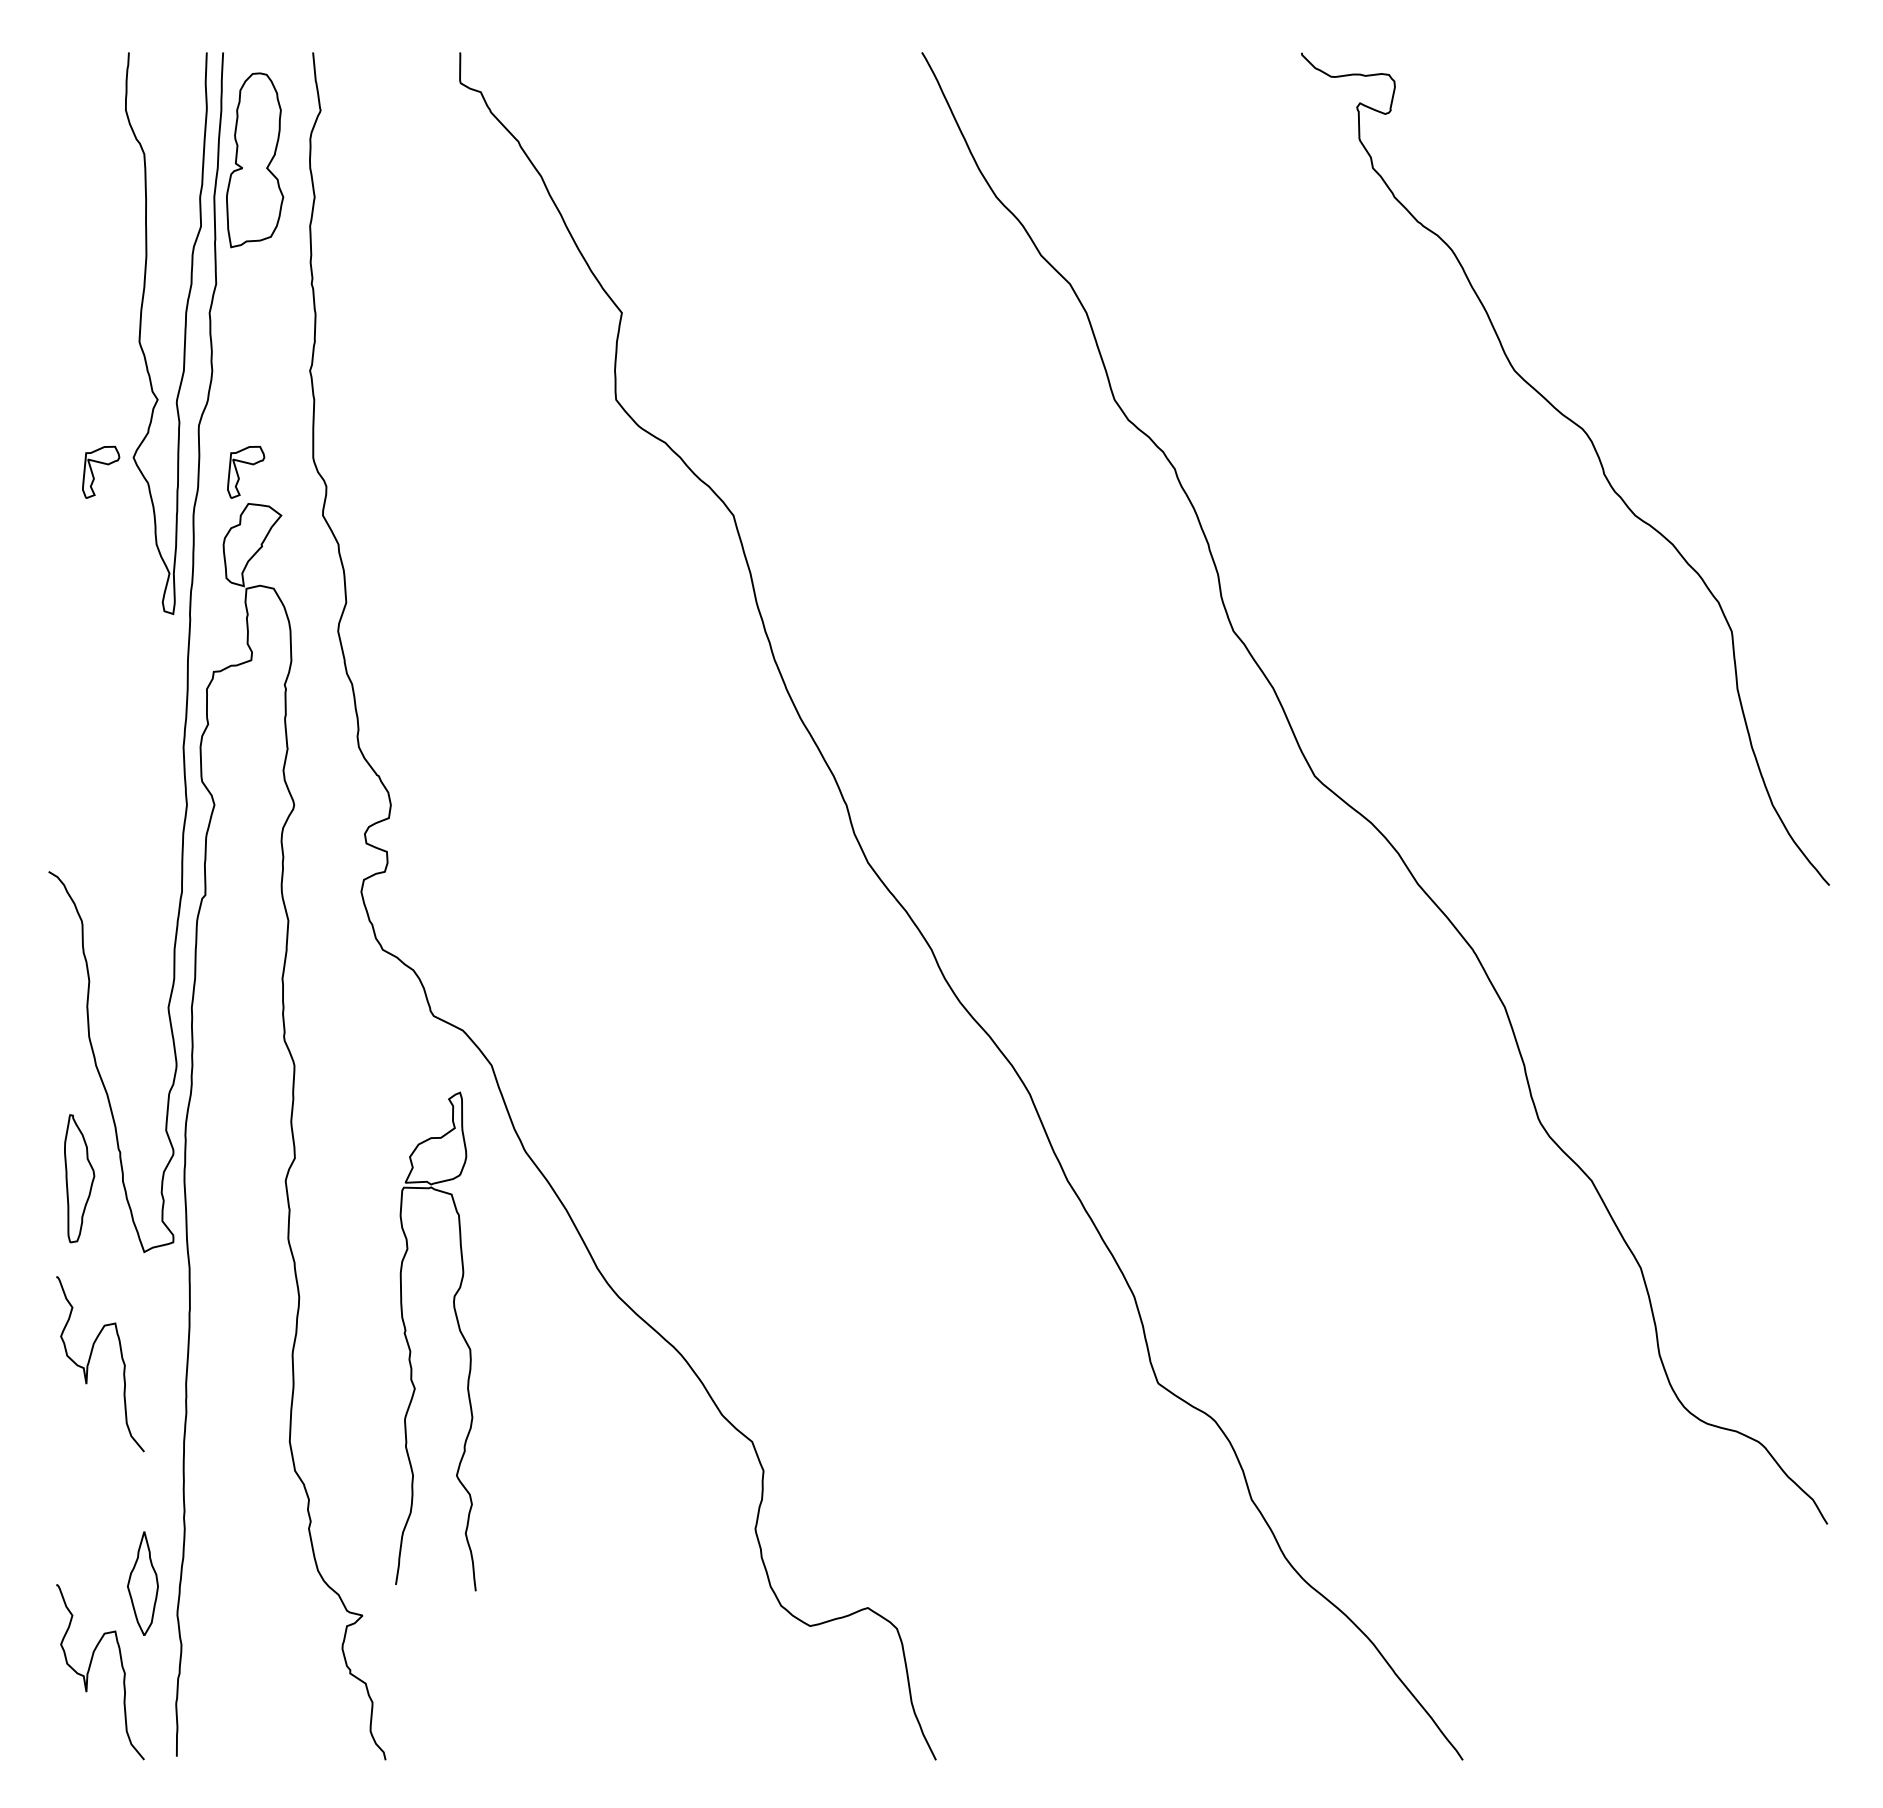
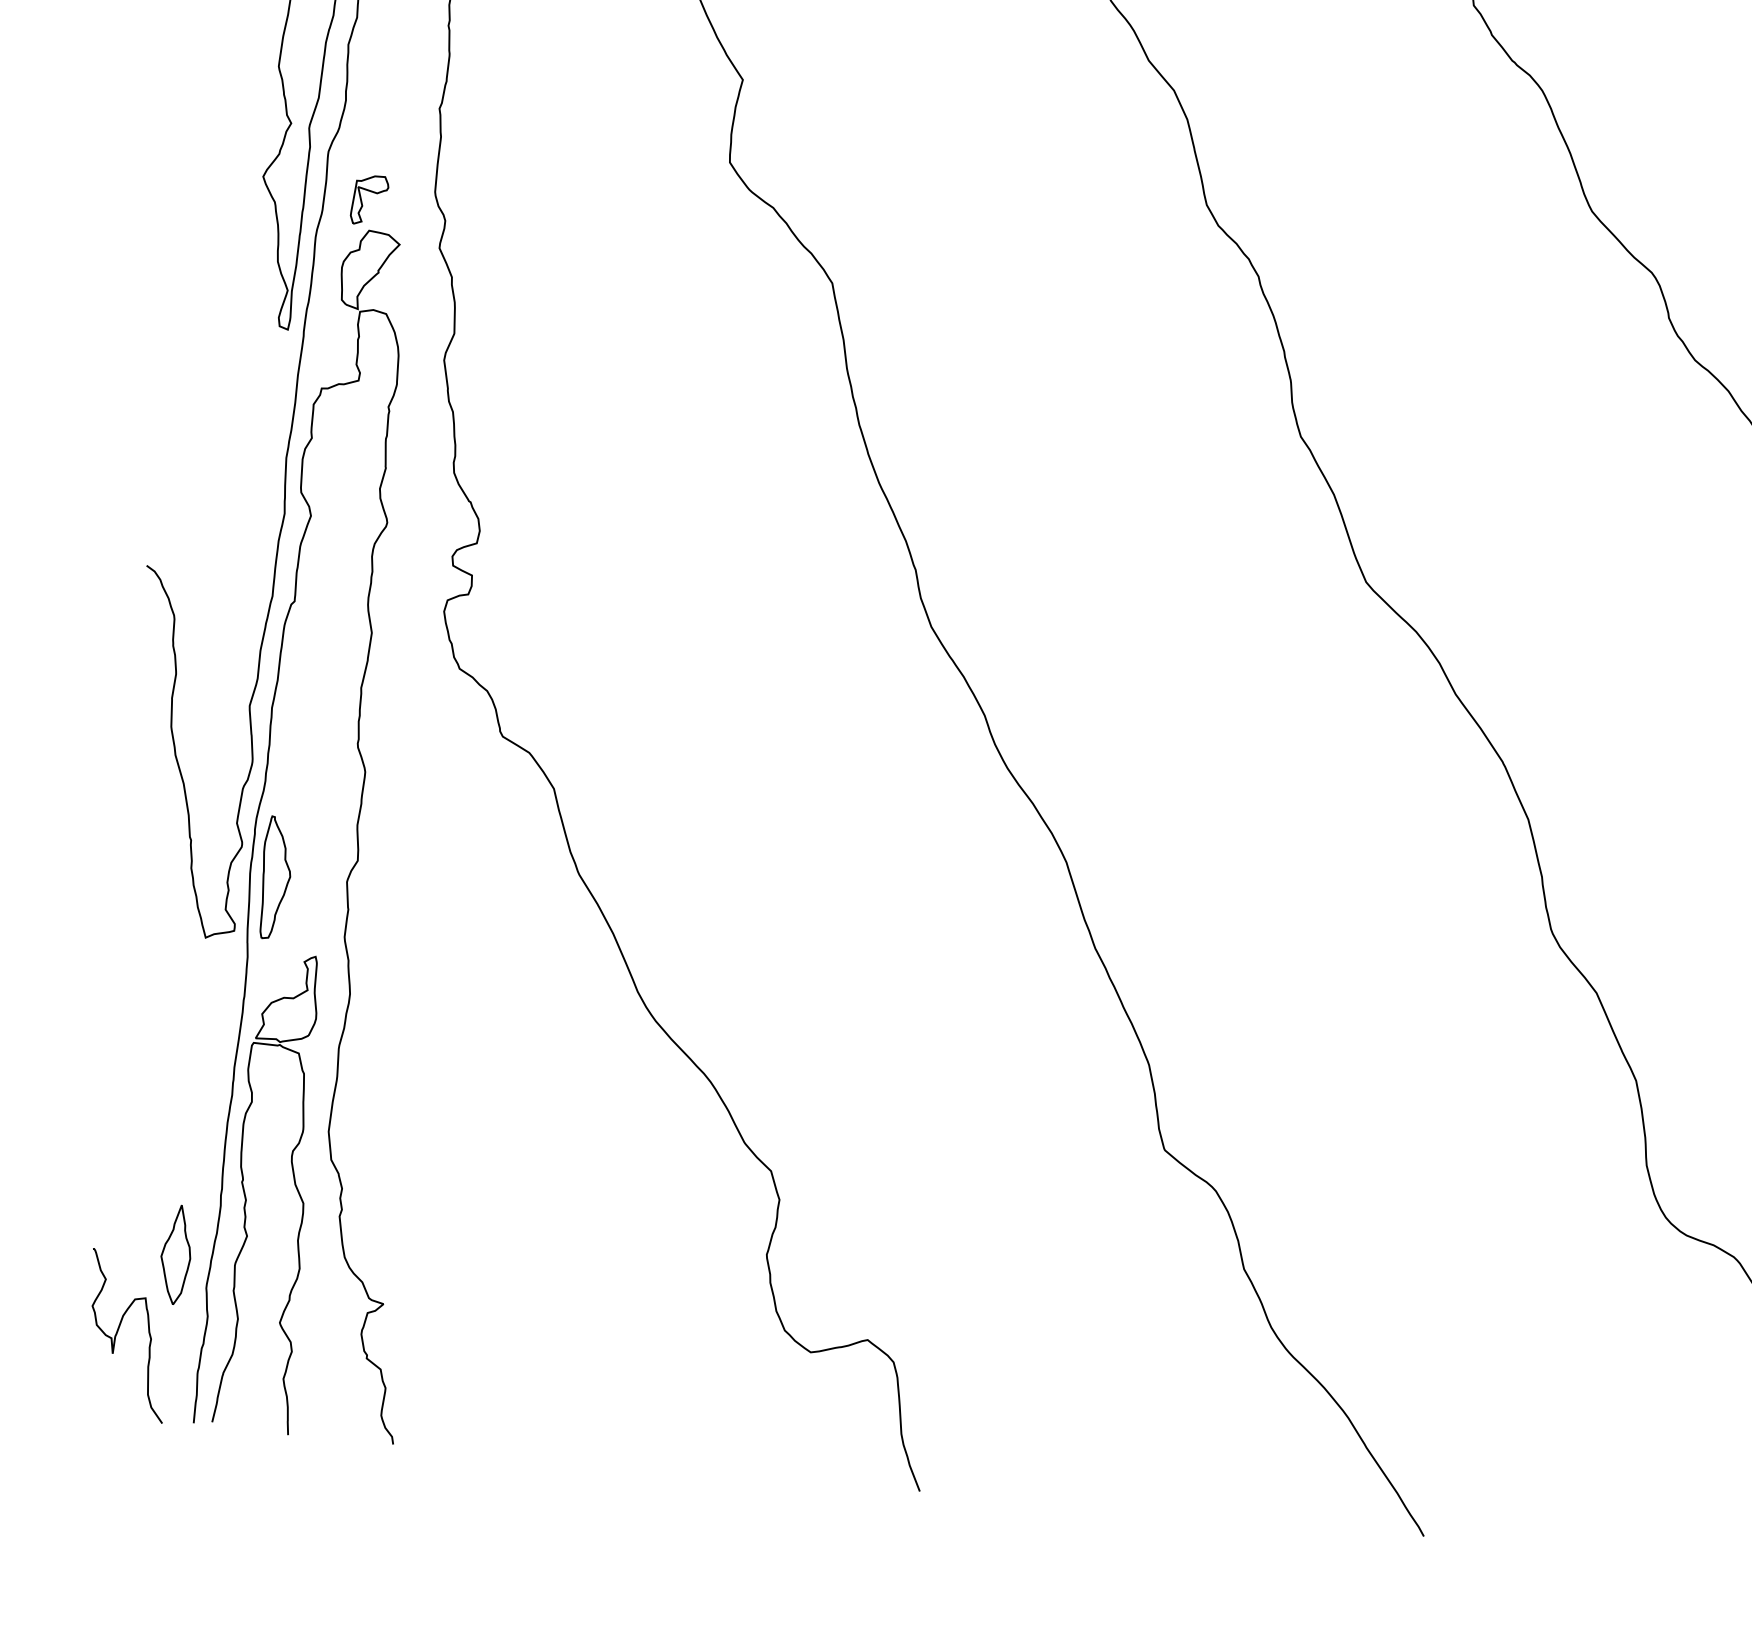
part: (103, 464) -> (233, 180), removed
part: (79, 1178) -> (275, 877), moved
part: (410, 1347) -> (246, 1196), moved
curve: (90, 1360) -> (144, 1036), removed

